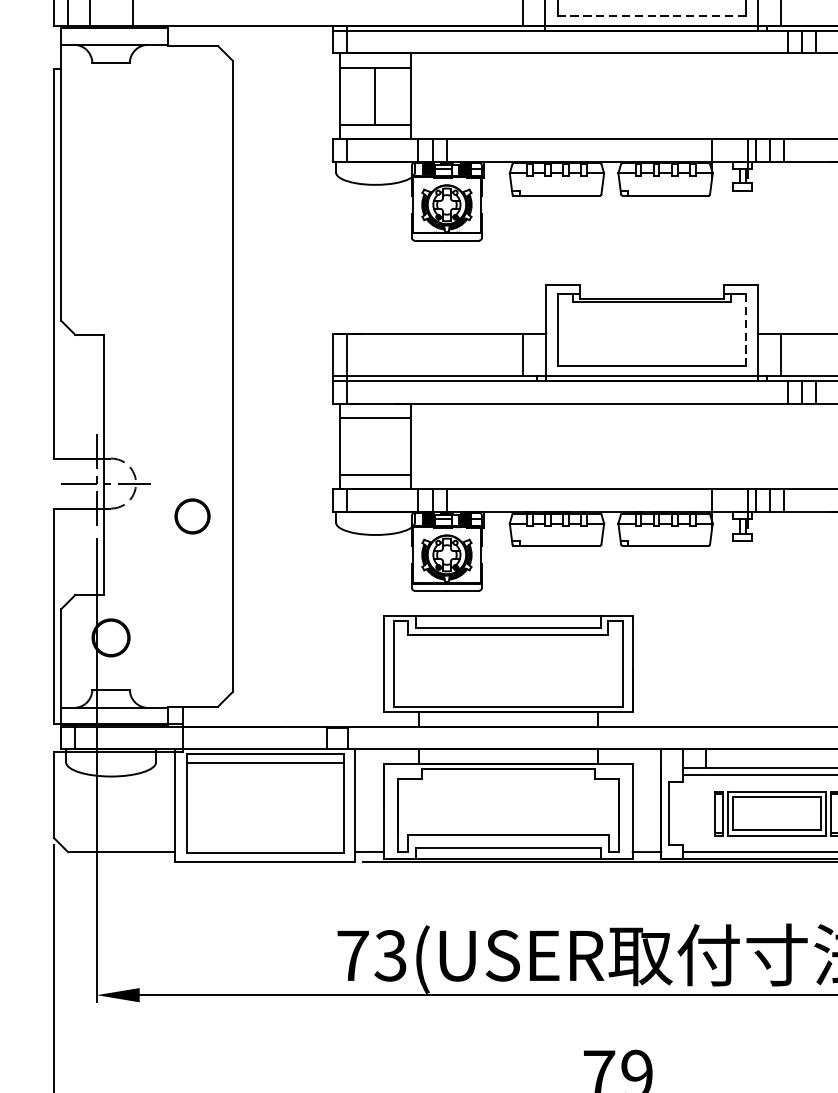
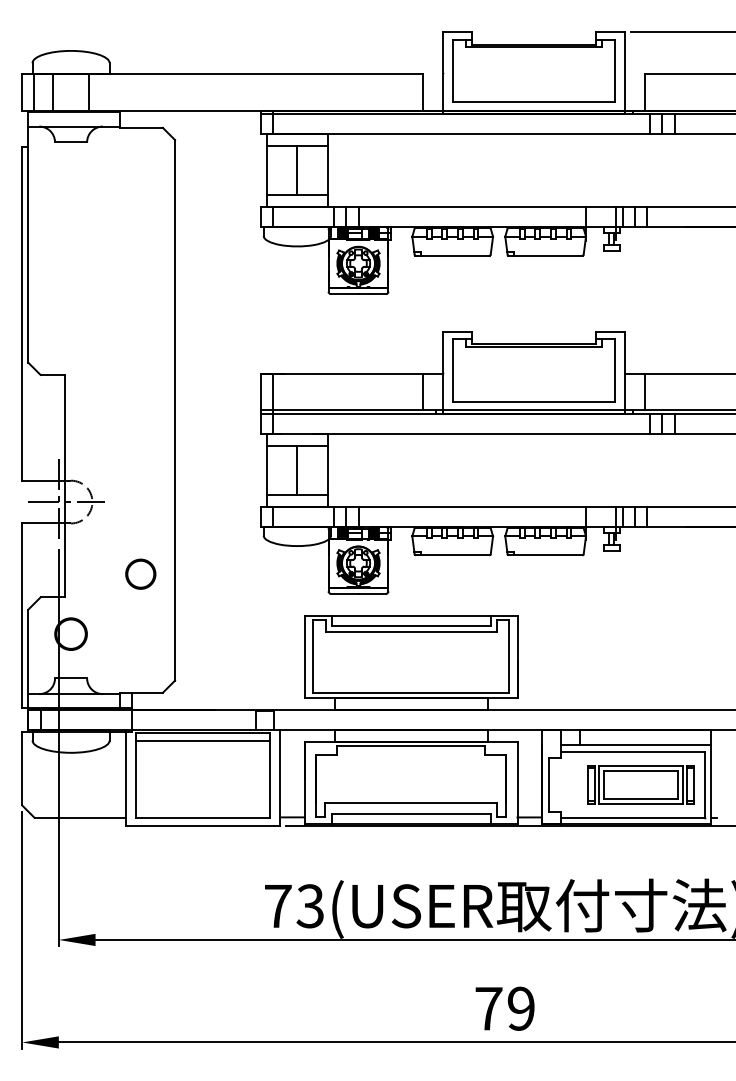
line: (651, 16) -> (533, 102), dashed -> solid
line: (746, 329) -> (614, 370), dashed -> solid
line: (375, 445) -> (297, 469), added
circle: (192, 515) -> (140, 573), moved

